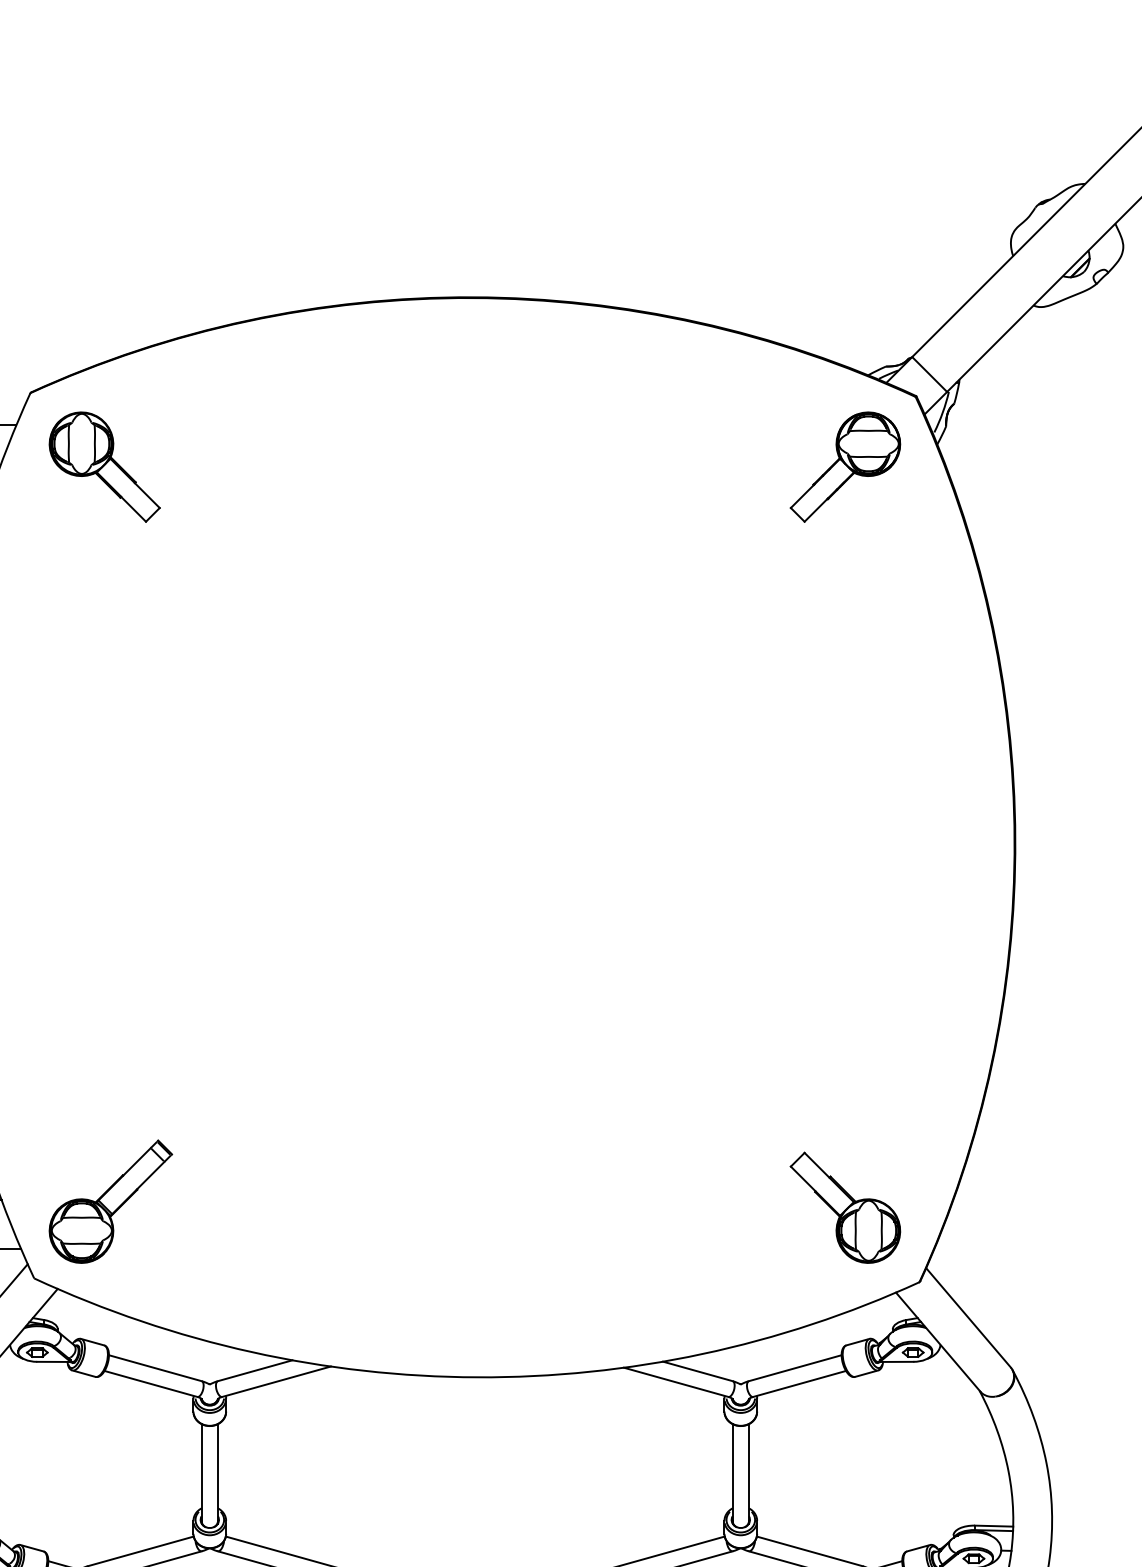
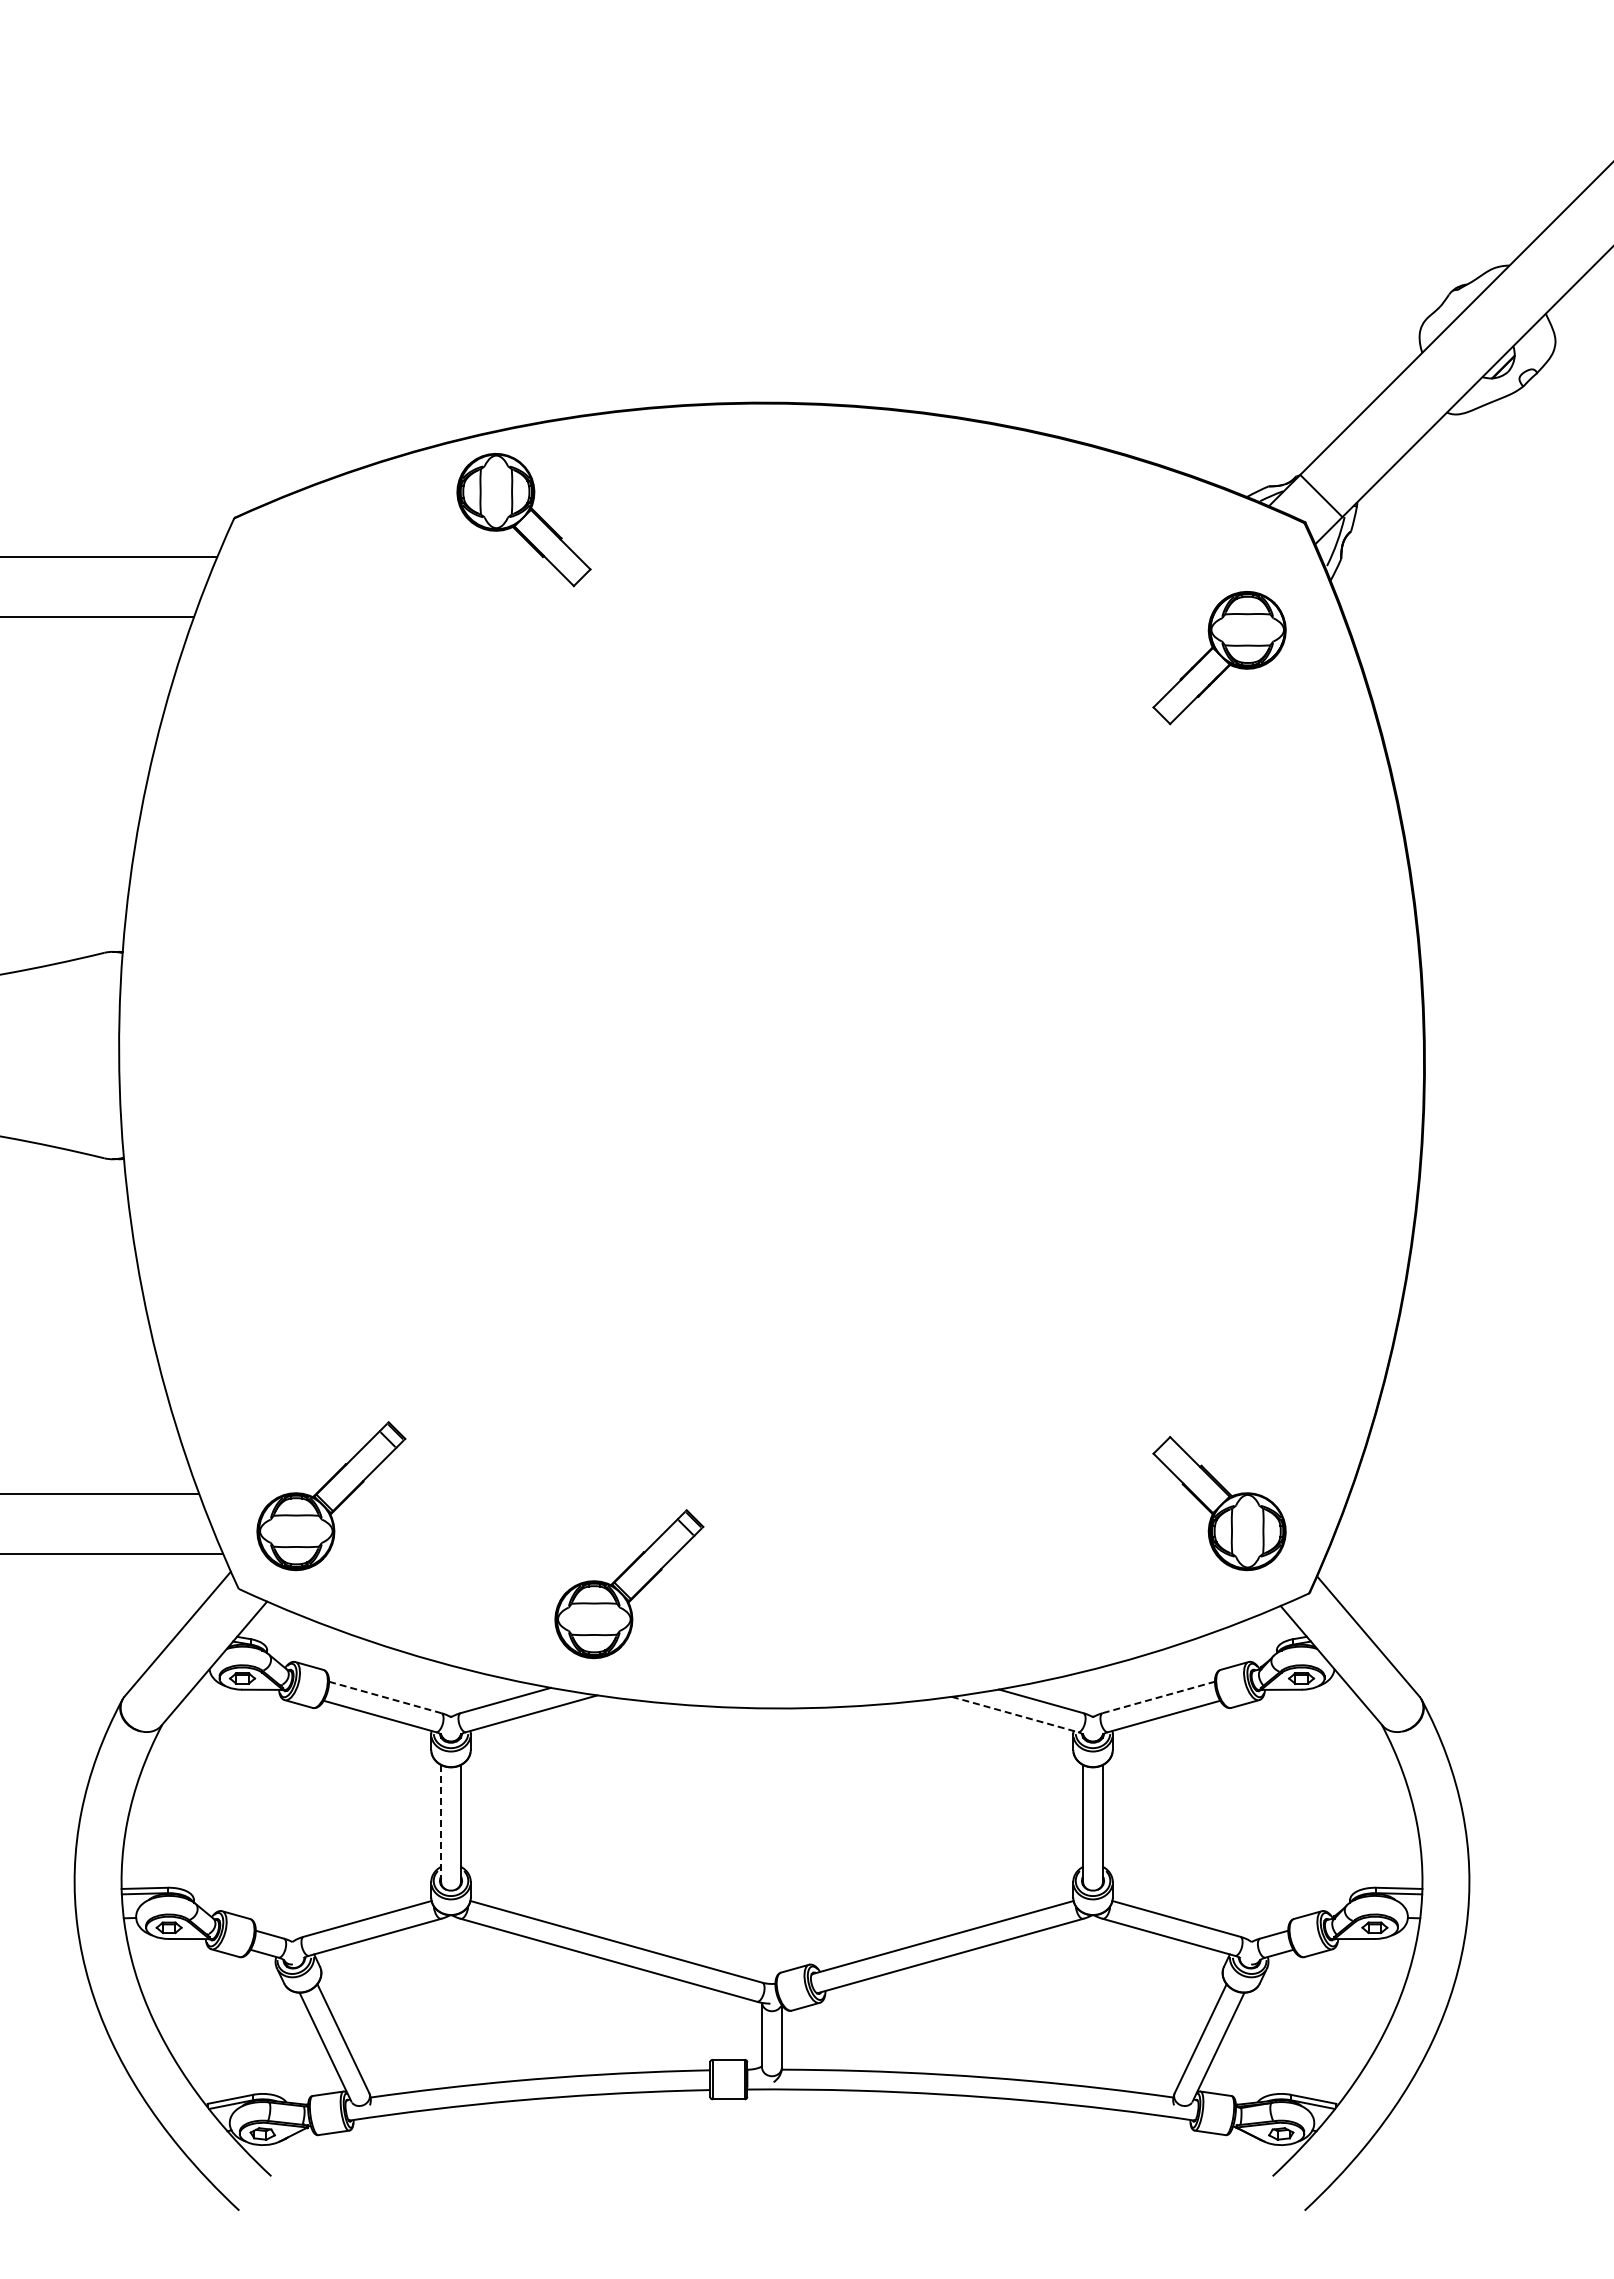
part: (104, 467) -> (523, 520), moved
part: (845, 467) -> (1219, 658), moved
part: (357, 1274) -> (629, 1584), added
line: (155, 1368) -> (385, 1697), solid -> dashed
line: (795, 1368) -> (1159, 1697), solid -> dashed
line: (675, 1382) -> (1014, 1714), solid -> dashed
line: (201, 1474) -> (441, 1825), solid -> dashed

